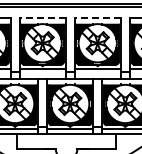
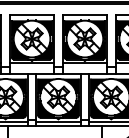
line: (42, 17) -> (31, 14), dashed -> solid
line: (97, 17) -> (84, 14), dashed -> solid

